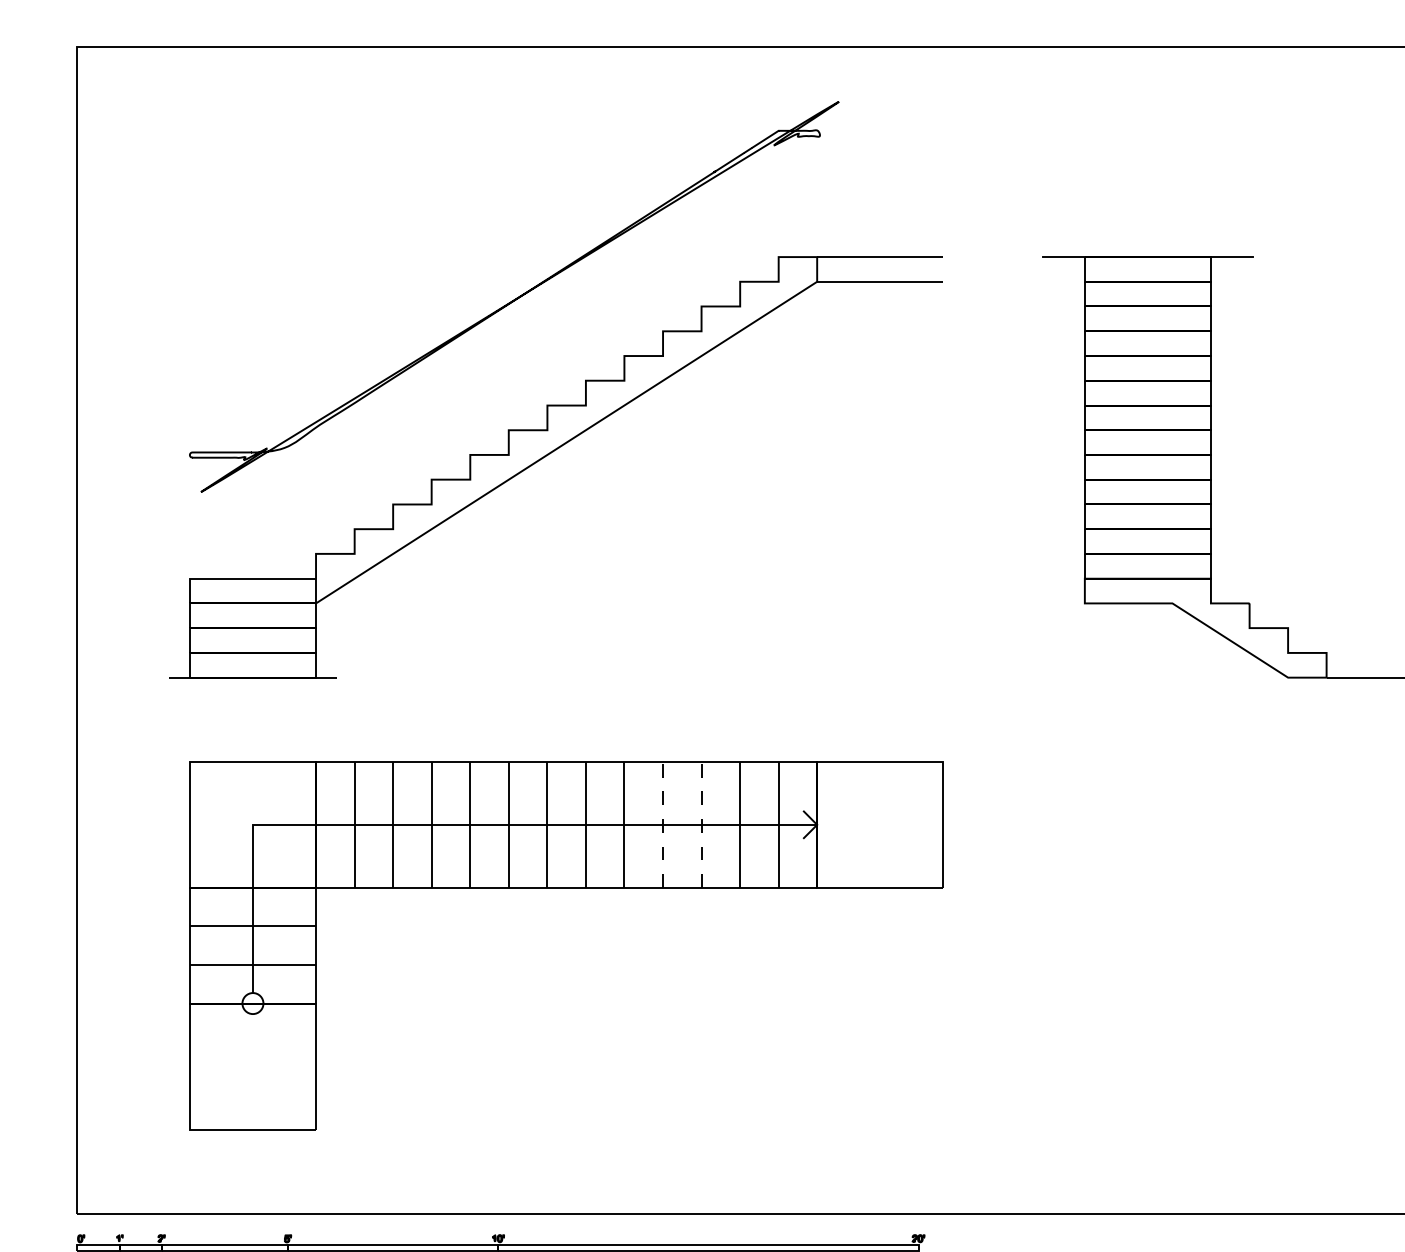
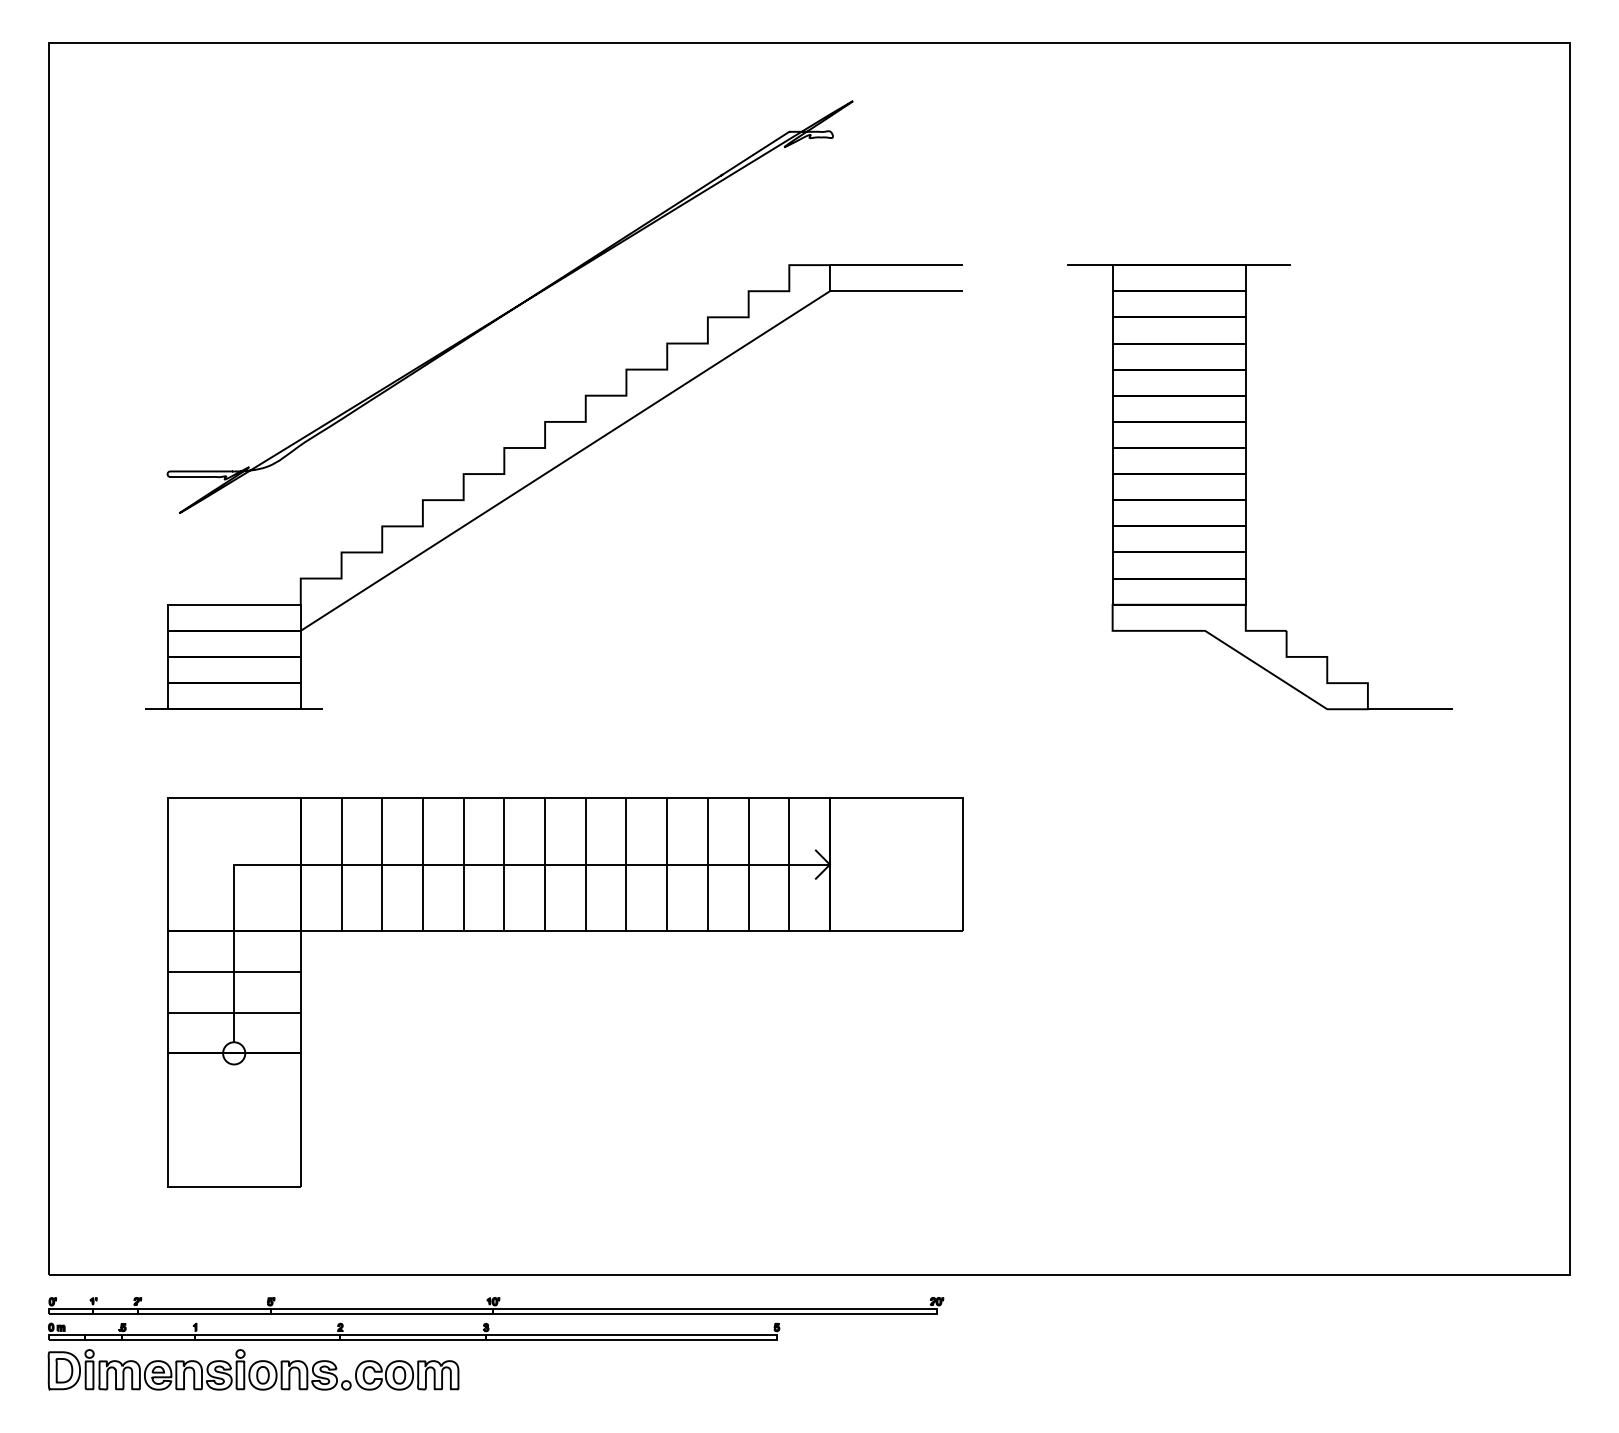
line: (663, 824) -> (667, 864), dashed -> solid
line: (701, 824) -> (707, 864), dashed -> solid

